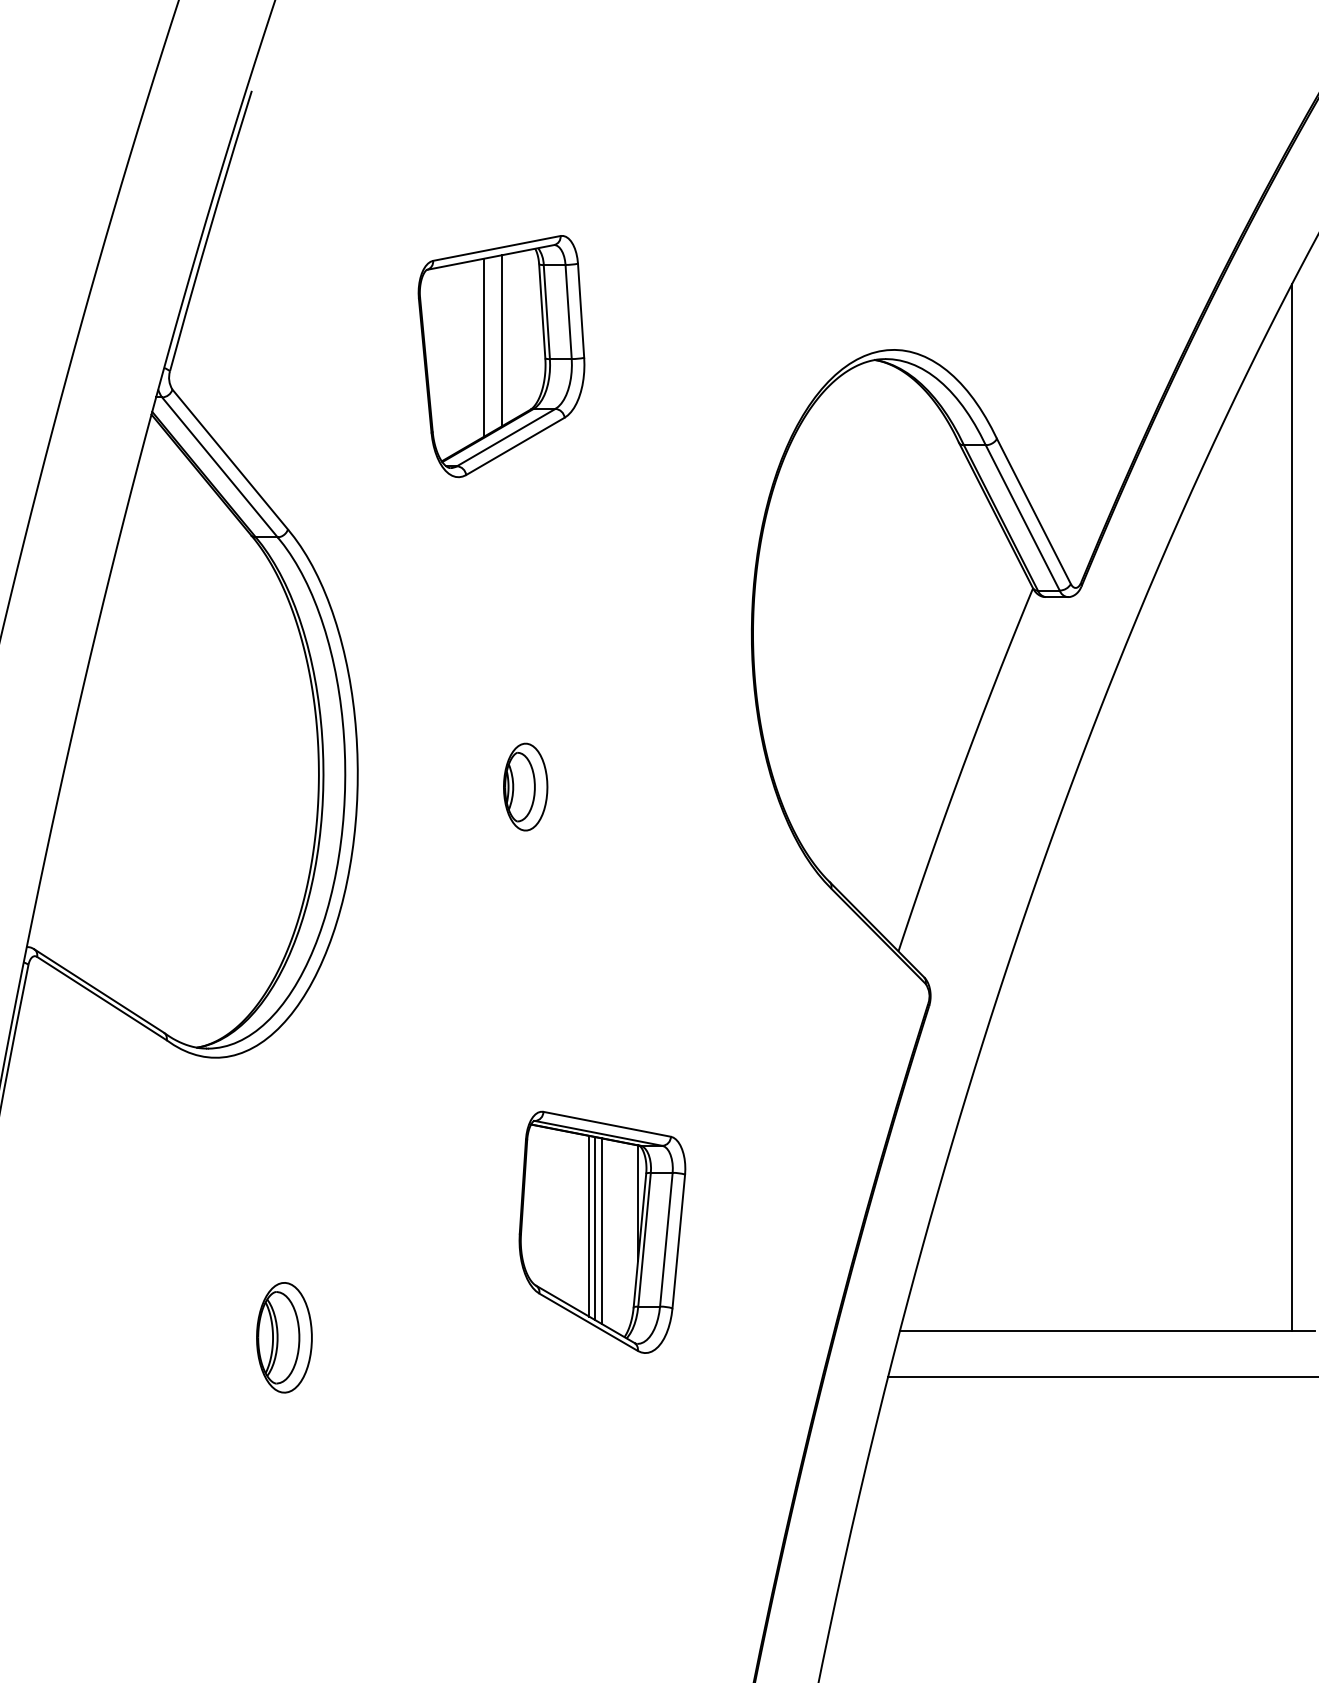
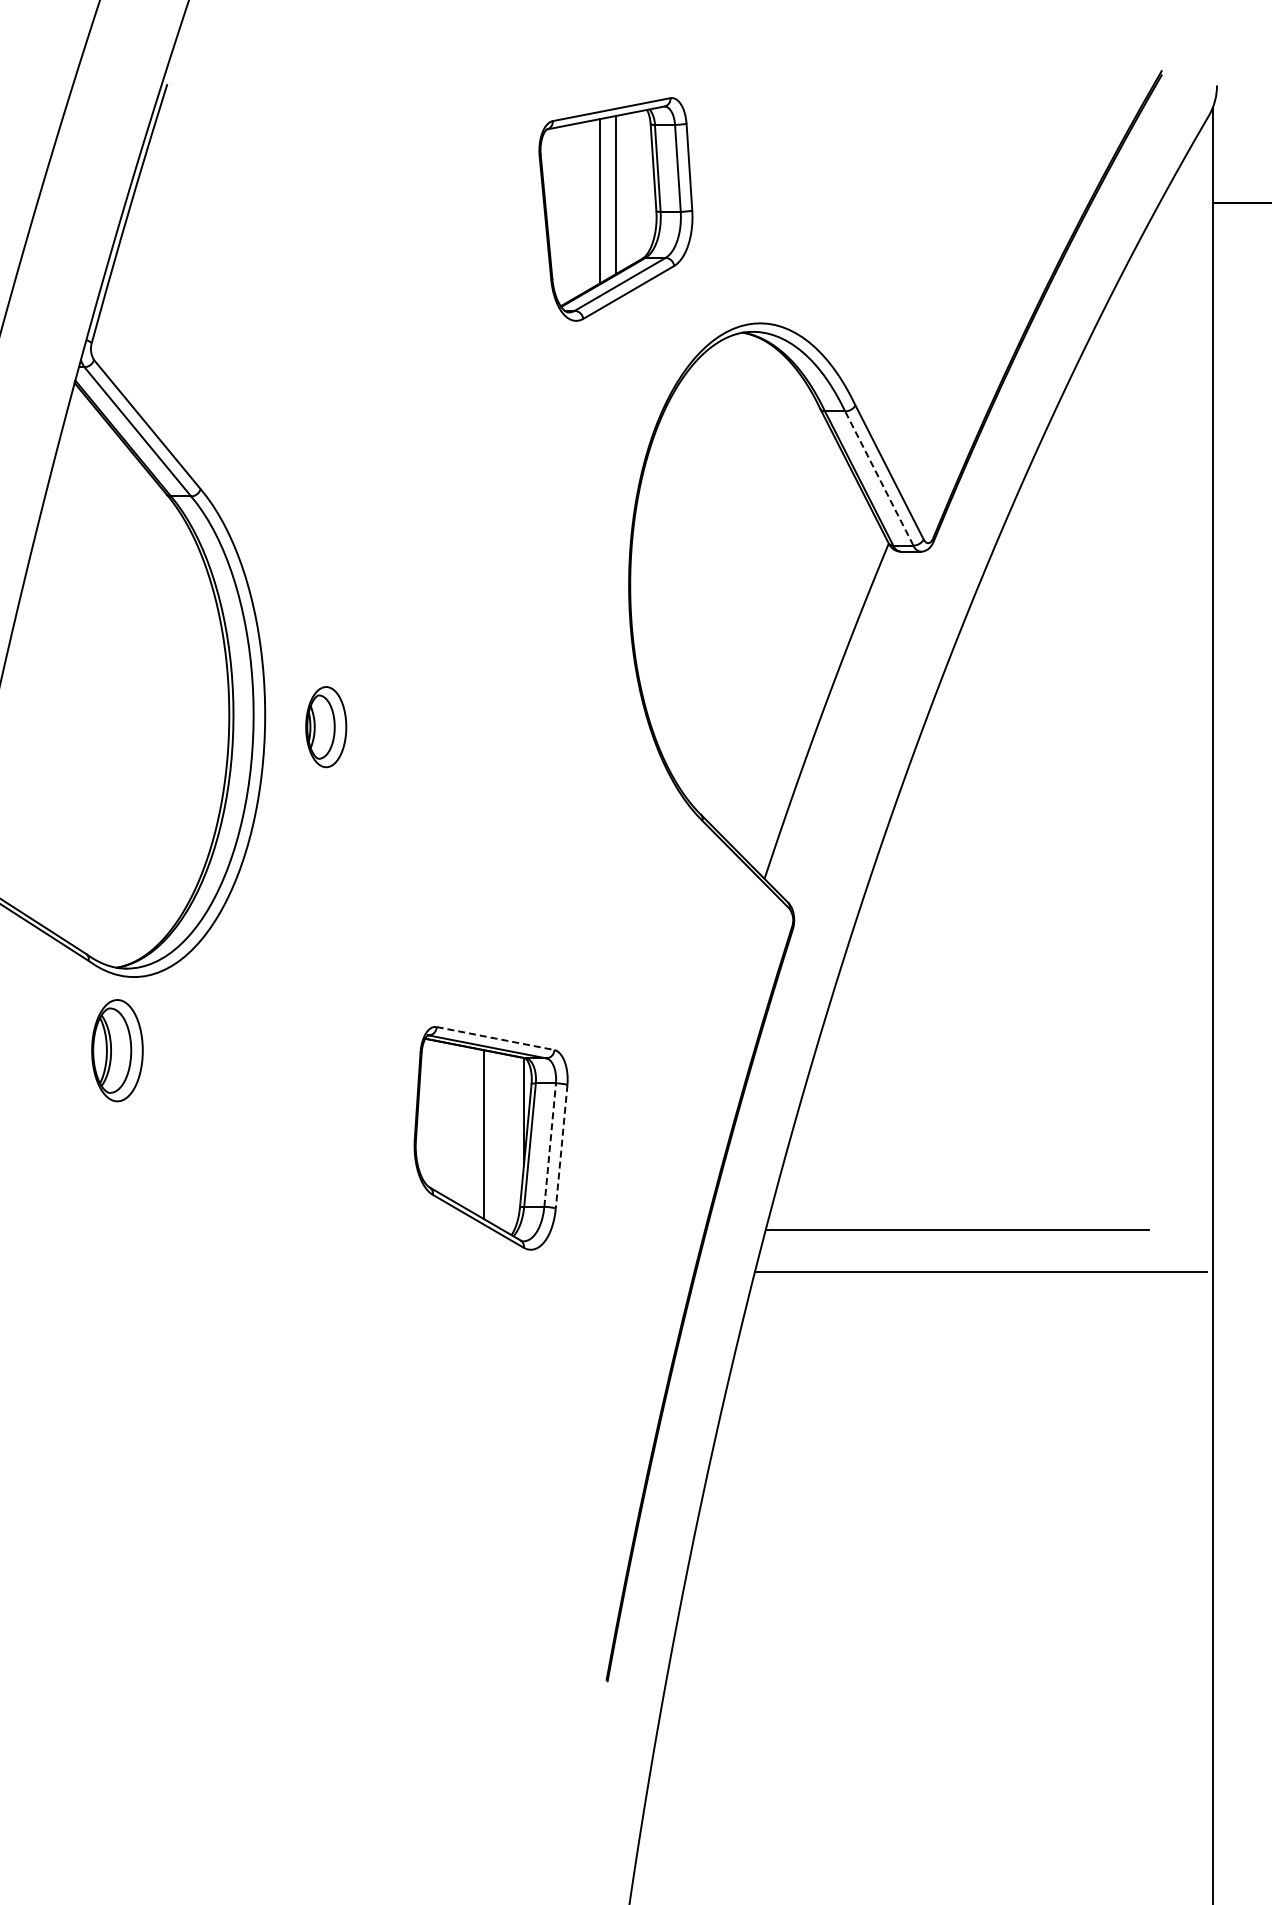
part: (501, 356) -> (615, 209), moved
line: (1022, 517) -> (879, 478), solid -> dashed
part: (525, 787) -> (326, 727), moved
line: (1292, 807) -> (1128, 745), removed
line: (607, 1124) -> (495, 1038), solid -> dashed
line: (588, 1226) -> (478, 1132), removed
line: (601, 1231) -> (490, 1137), removed
line: (666, 1239) -> (550, 1144), solid -> dashed
line: (678, 1242) -> (561, 1147), solid -> dashed
part: (284, 1337) -> (117, 1050), moved

